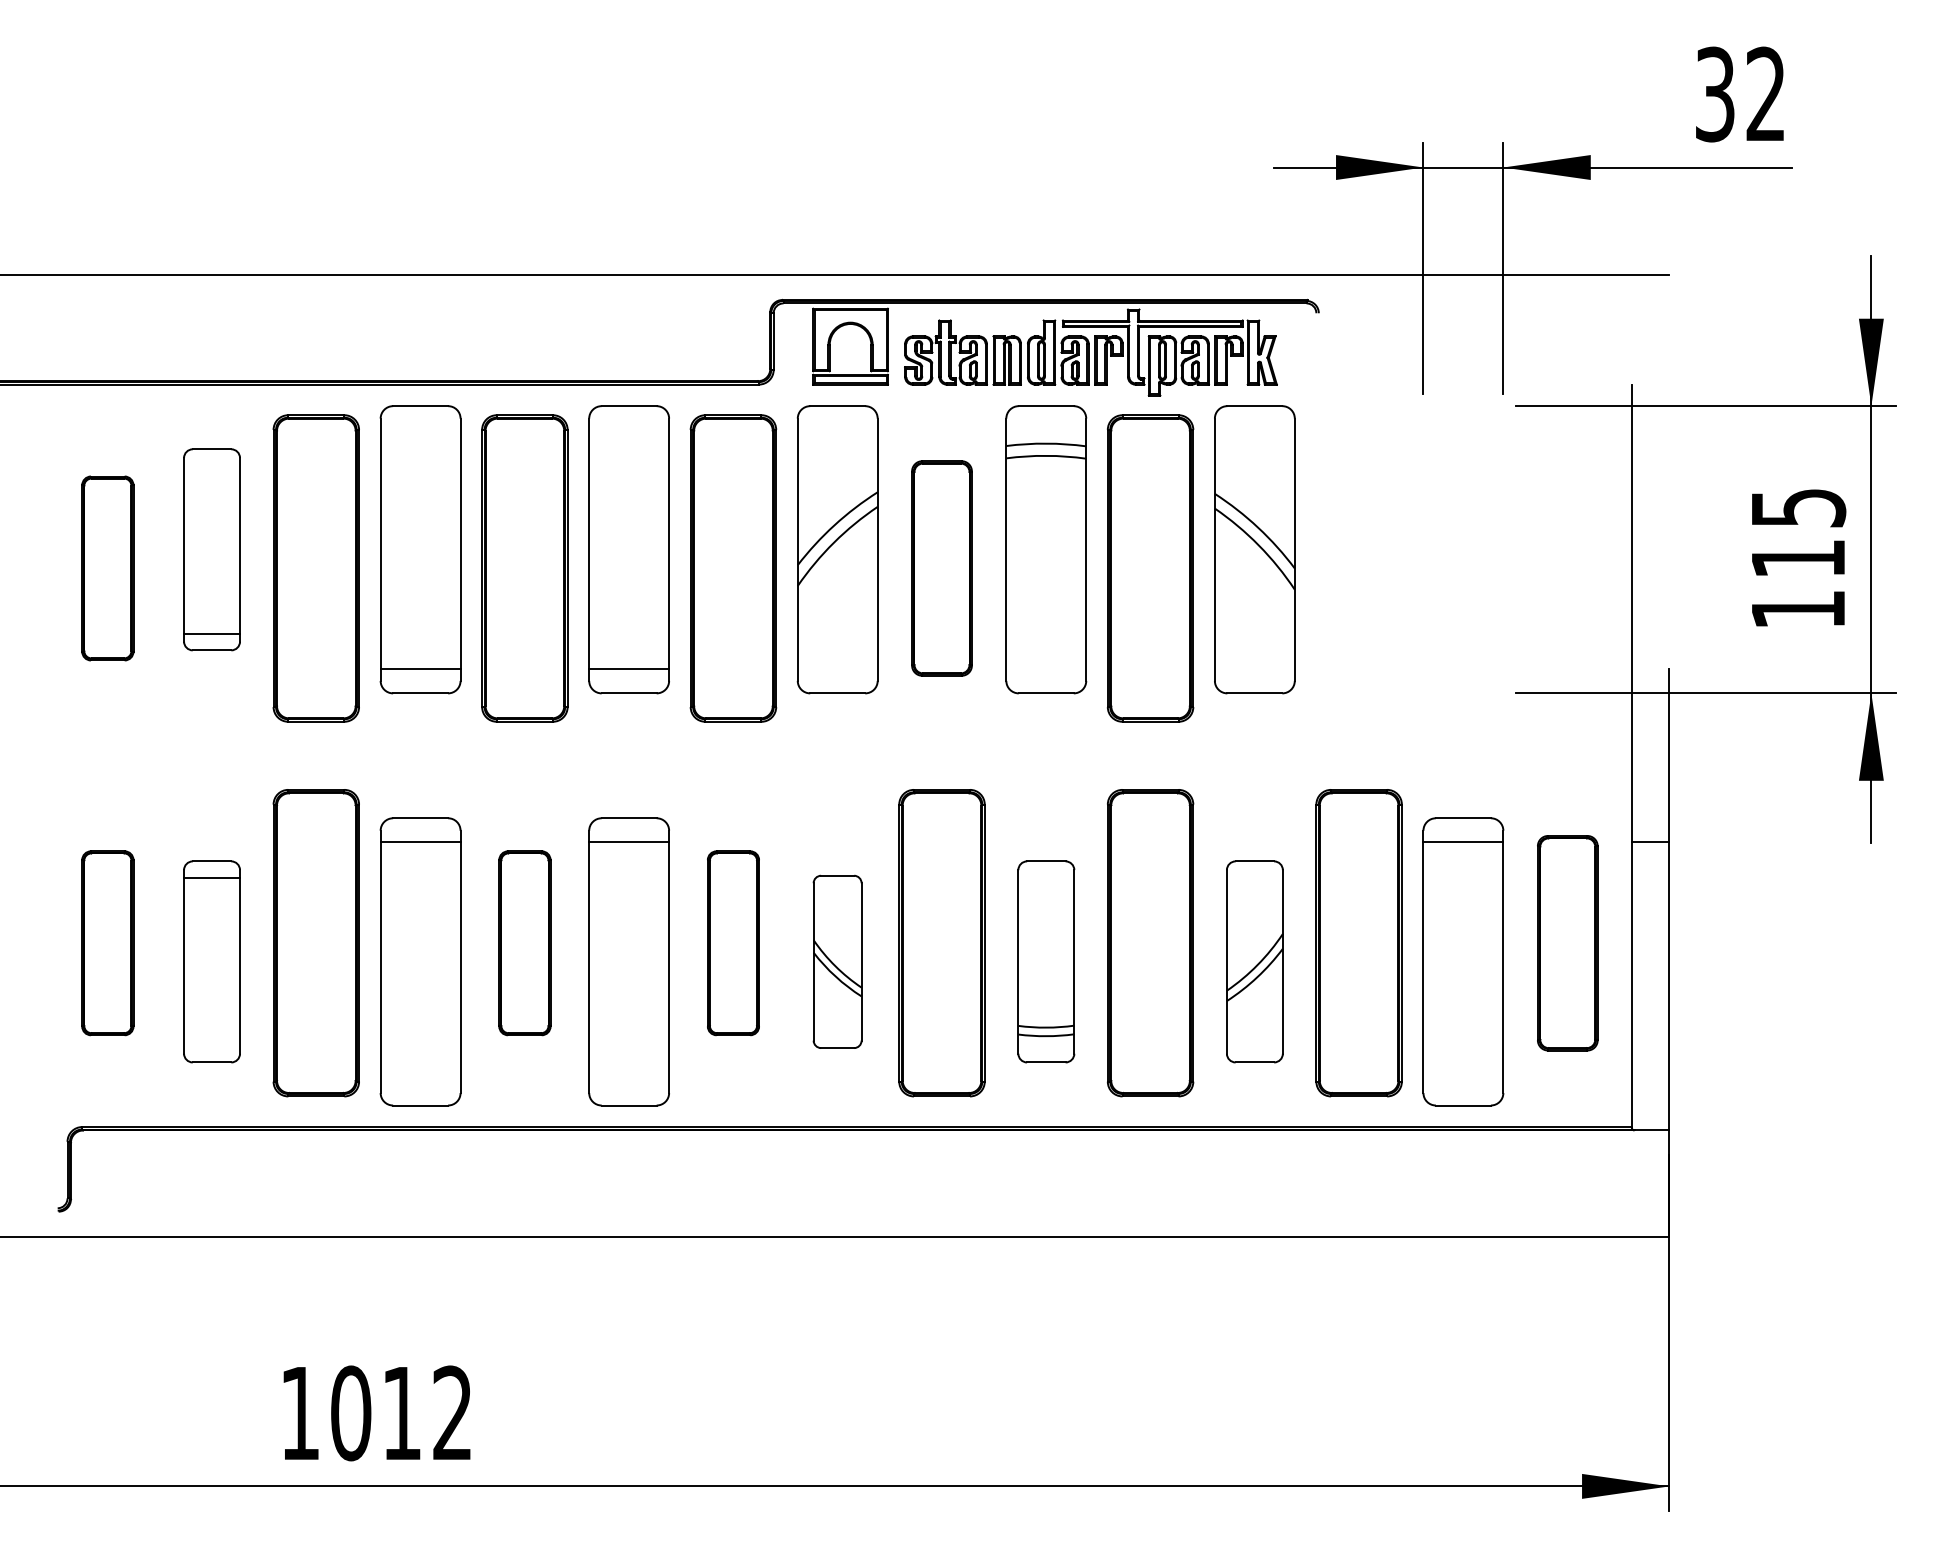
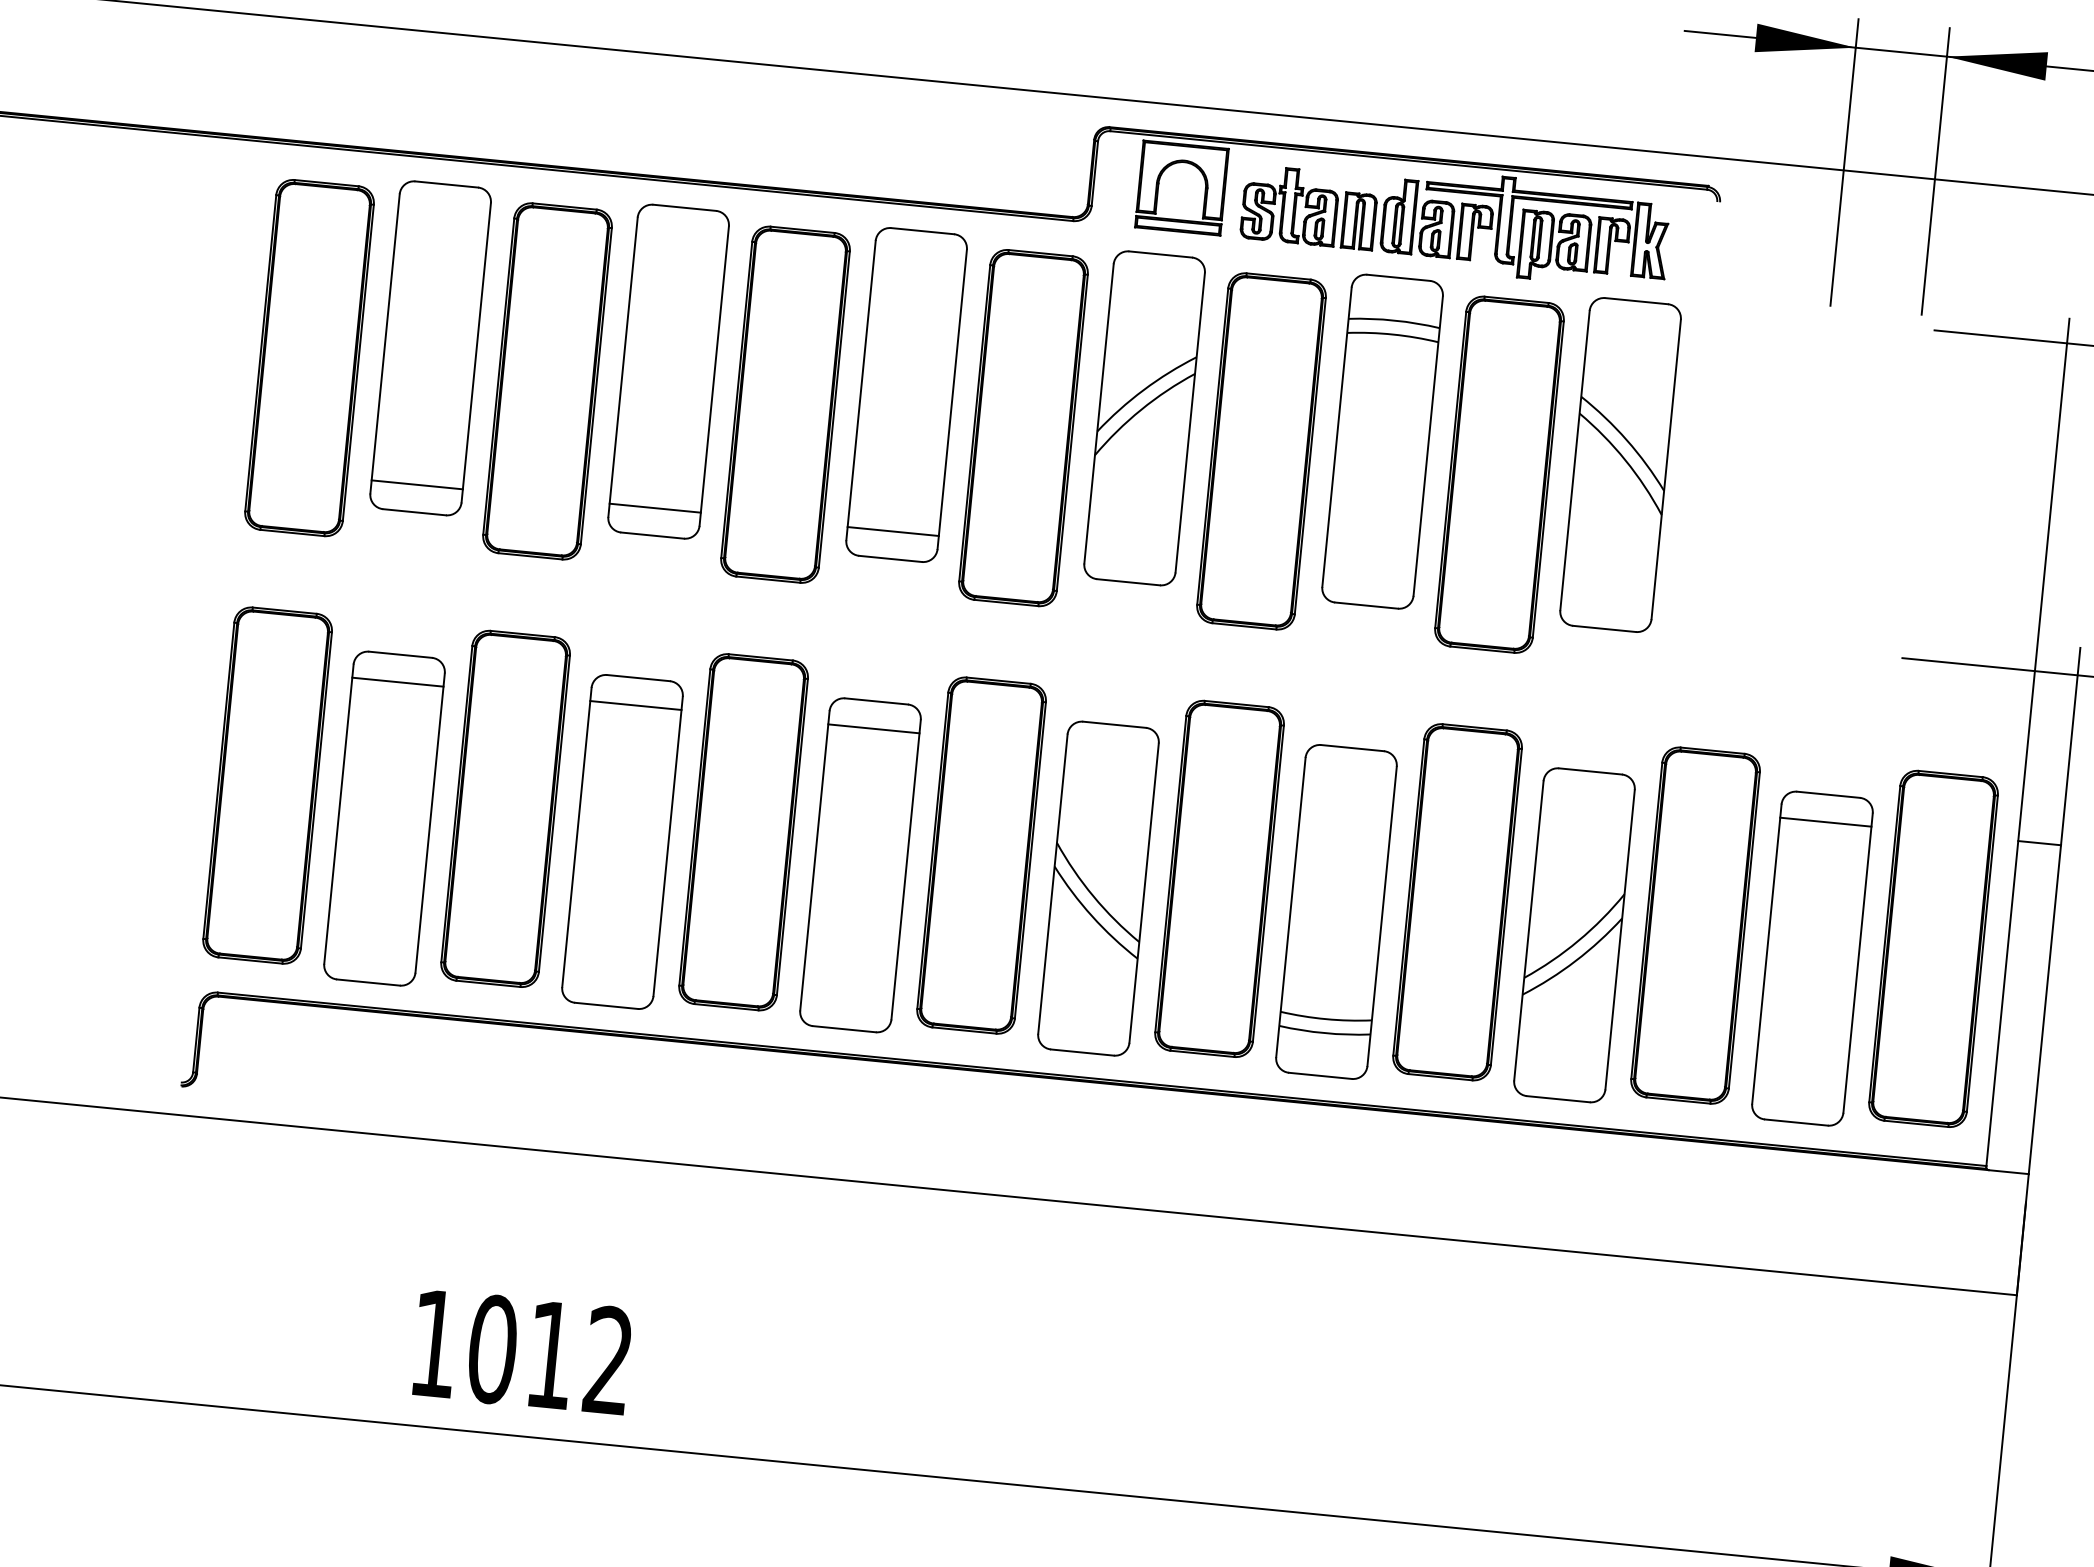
part: (211, 549) -> (430, 347), size x1.43
part: (107, 568) -> (309, 358), size x1.67
part: (941, 568) -> (1260, 451), size x1.43
part: (107, 943) -> (267, 785), size x1.67
part: (524, 943) -> (743, 832), size x1.67
part: (733, 943) -> (981, 856), size x1.67
part: (1567, 943) -> (1933, 949), size x1.43
part: (211, 961) -> (383, 818), size x1.43
part: (837, 961) -> (1098, 888), size x1.67
part: (1046, 961) -> (1336, 911), size x1.43
part: (1254, 961) -> (1574, 934), size x1.43

